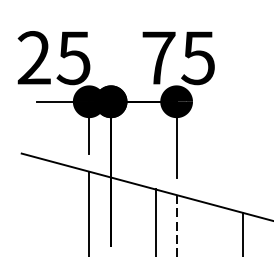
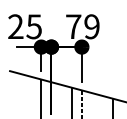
text: (197, 57) -> (91, 26), 75 -> 79

